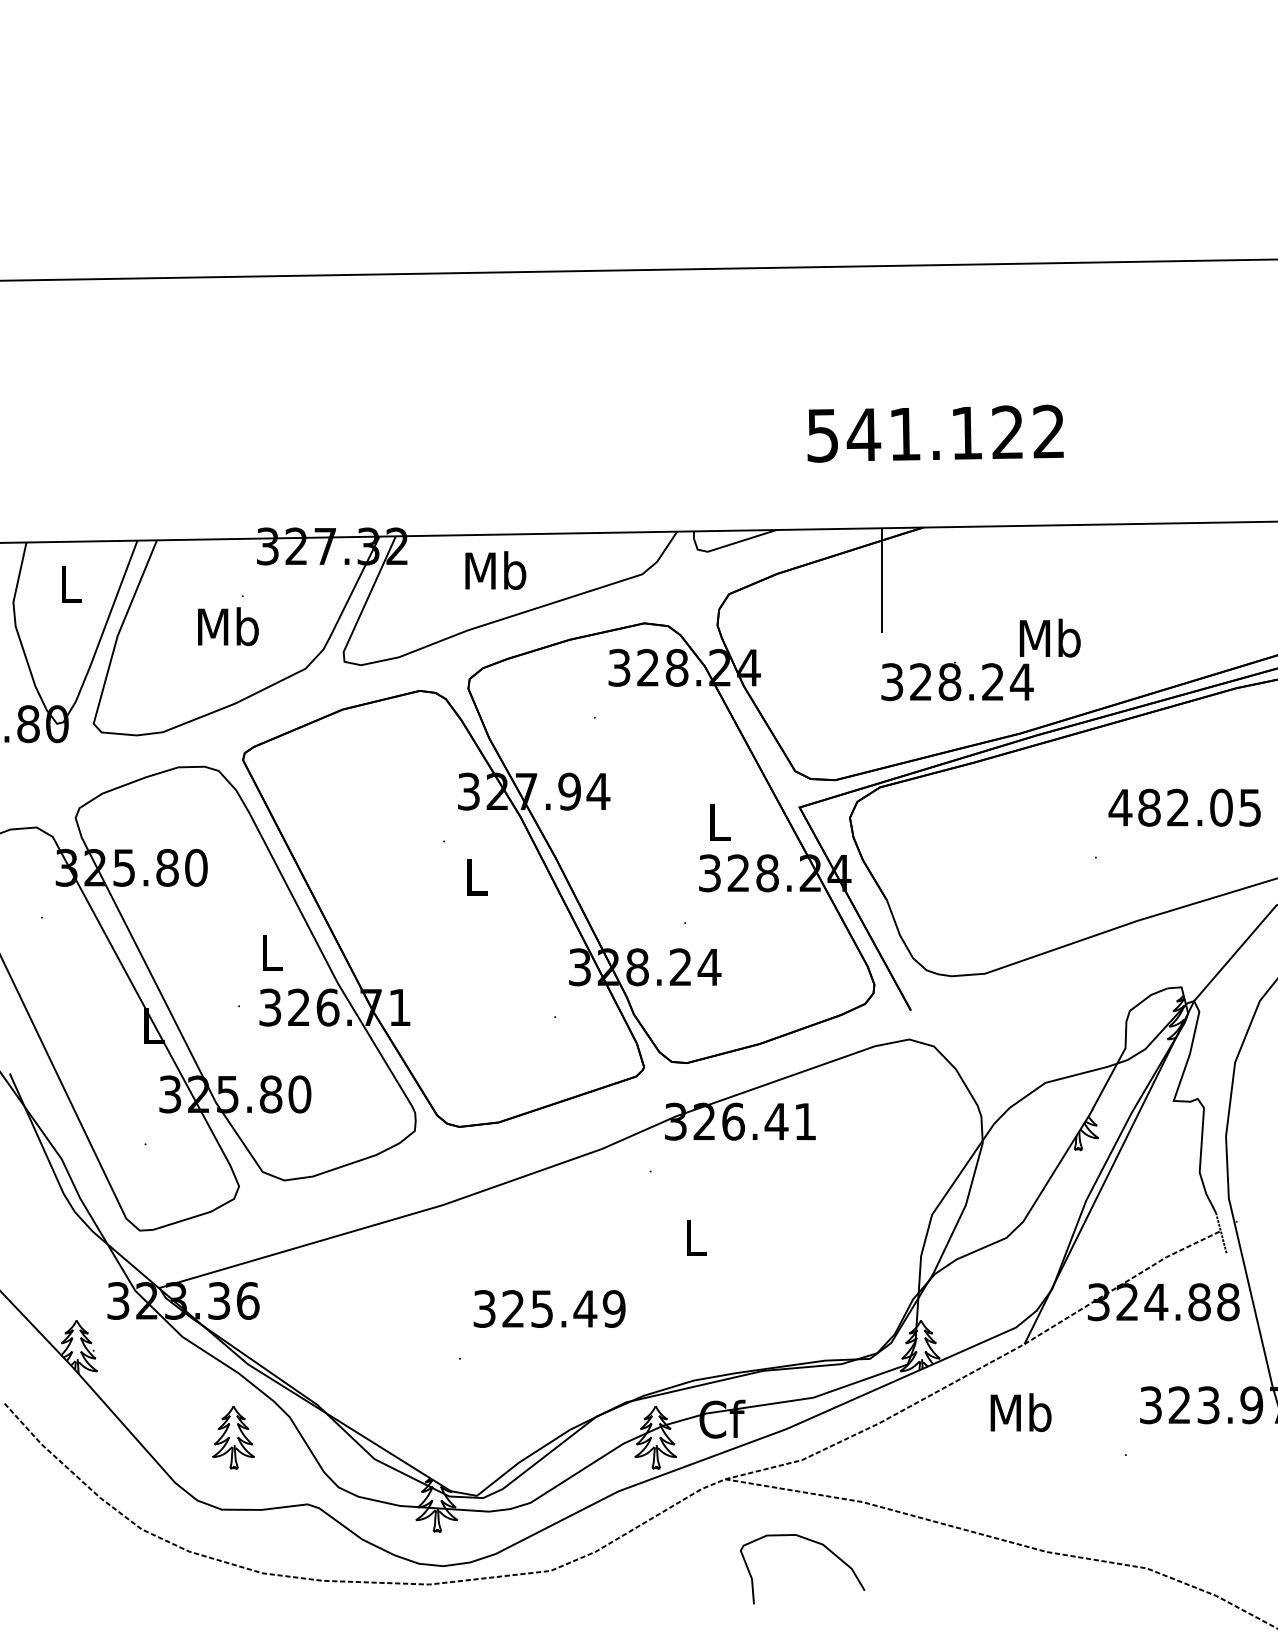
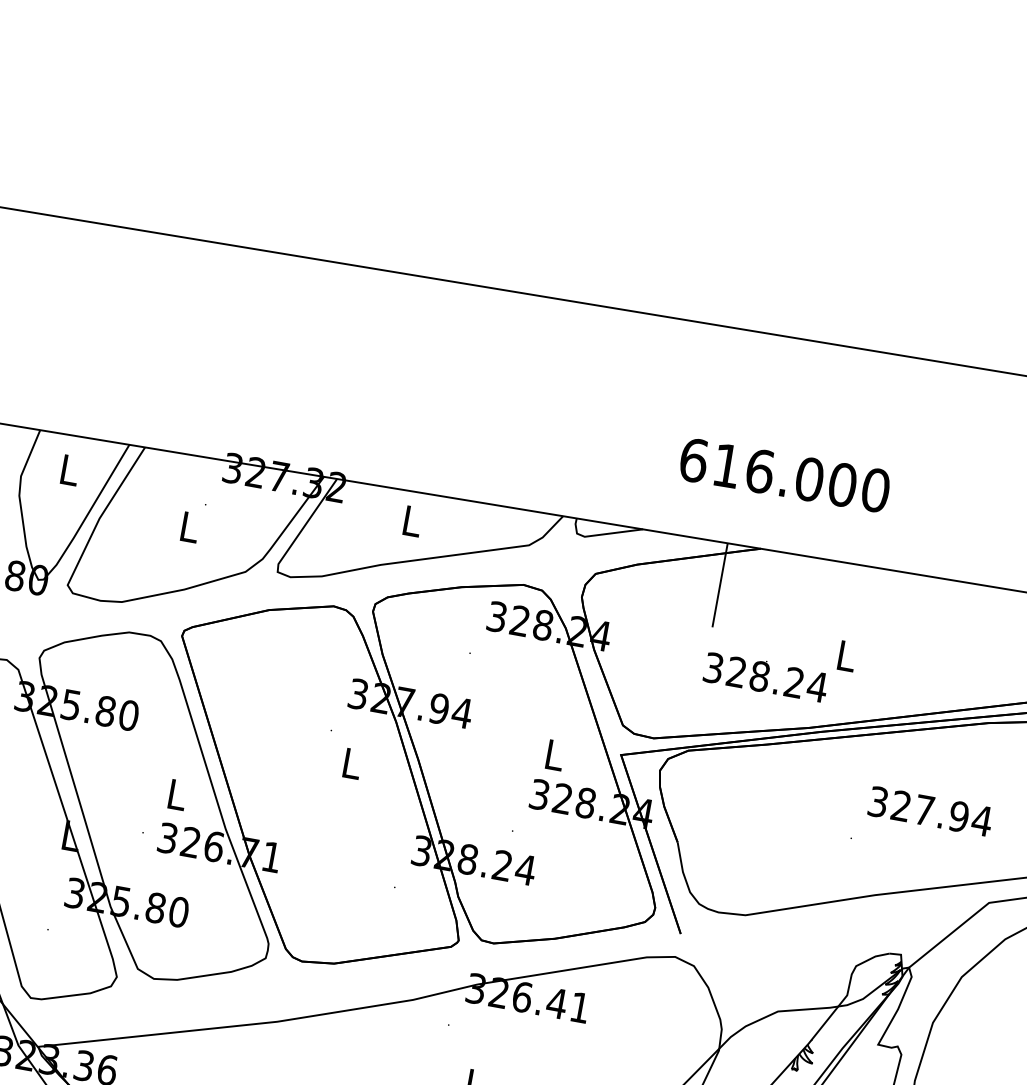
text: (935, 433) -> (784, 475), 541.122 -> 616.000
text: (495, 570) -> (411, 520), Mb -> L
text: (228, 626) -> (189, 526), Mb -> L
text: (1049, 637) -> (846, 655), Mb -> L
text: (1185, 807) -> (930, 811), 482.05 -> 327.94

